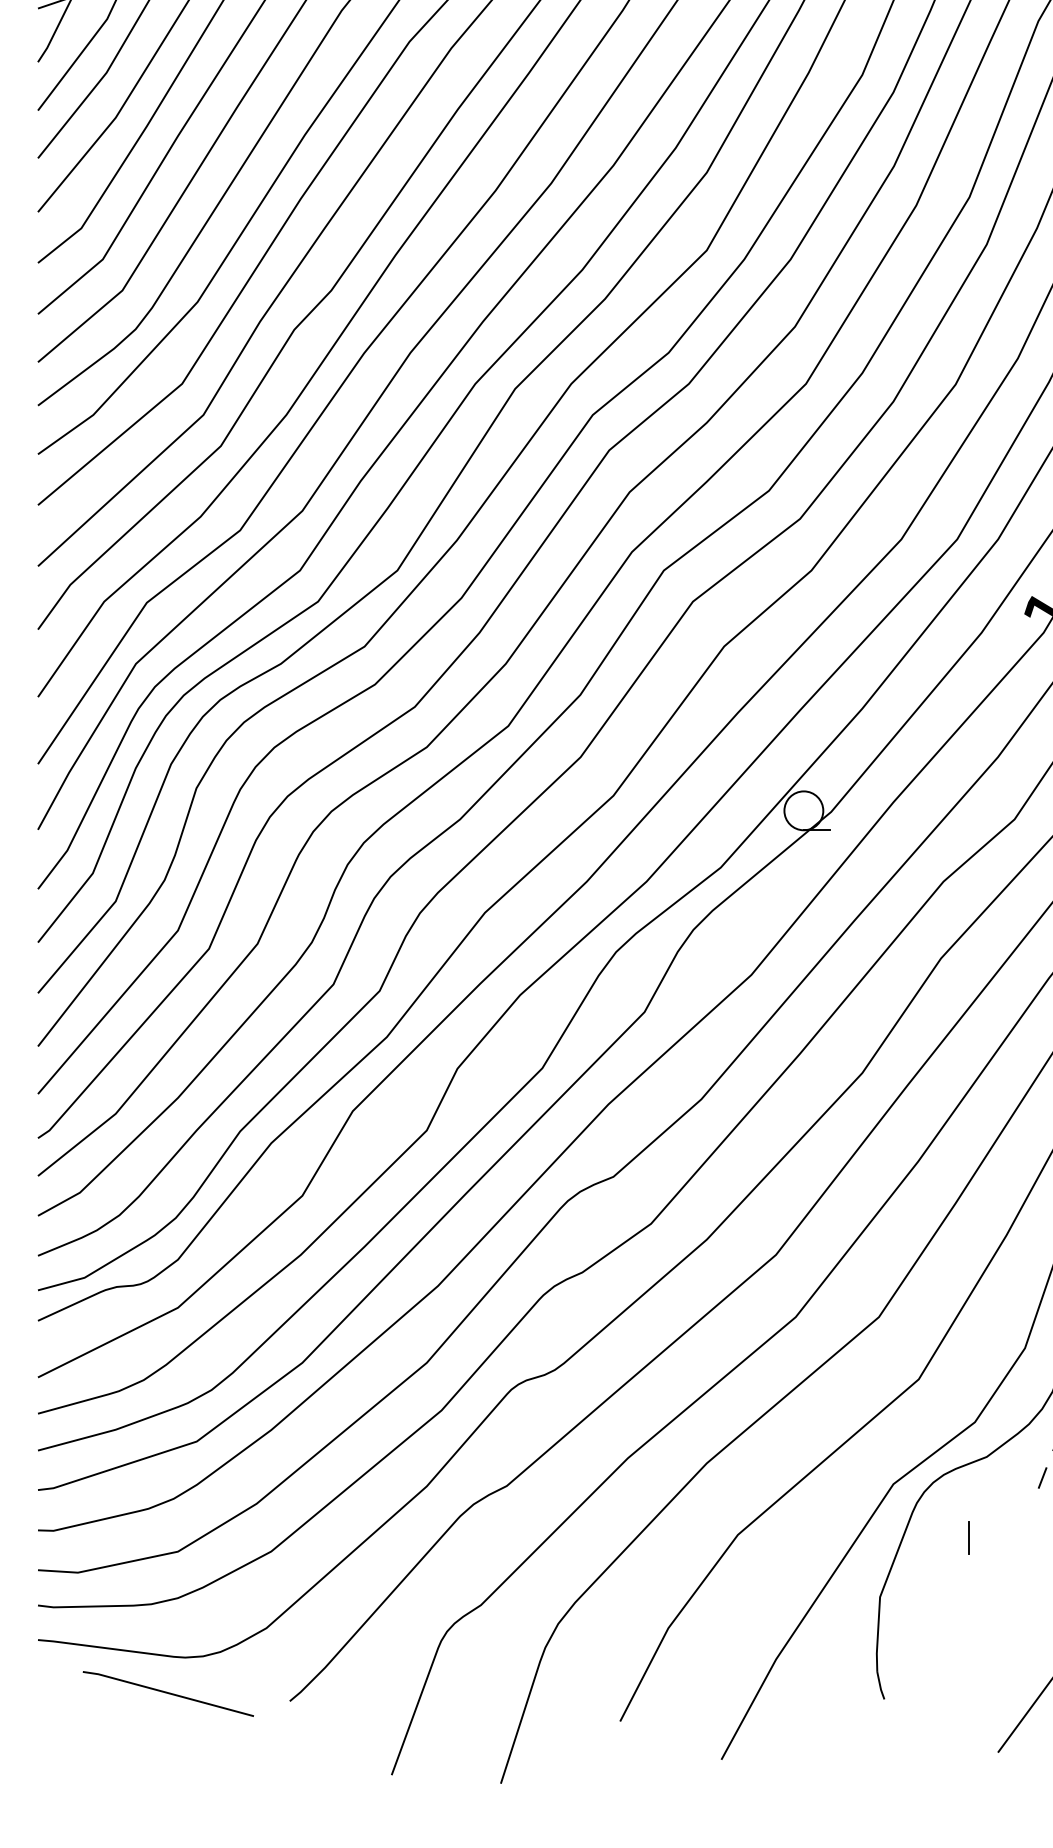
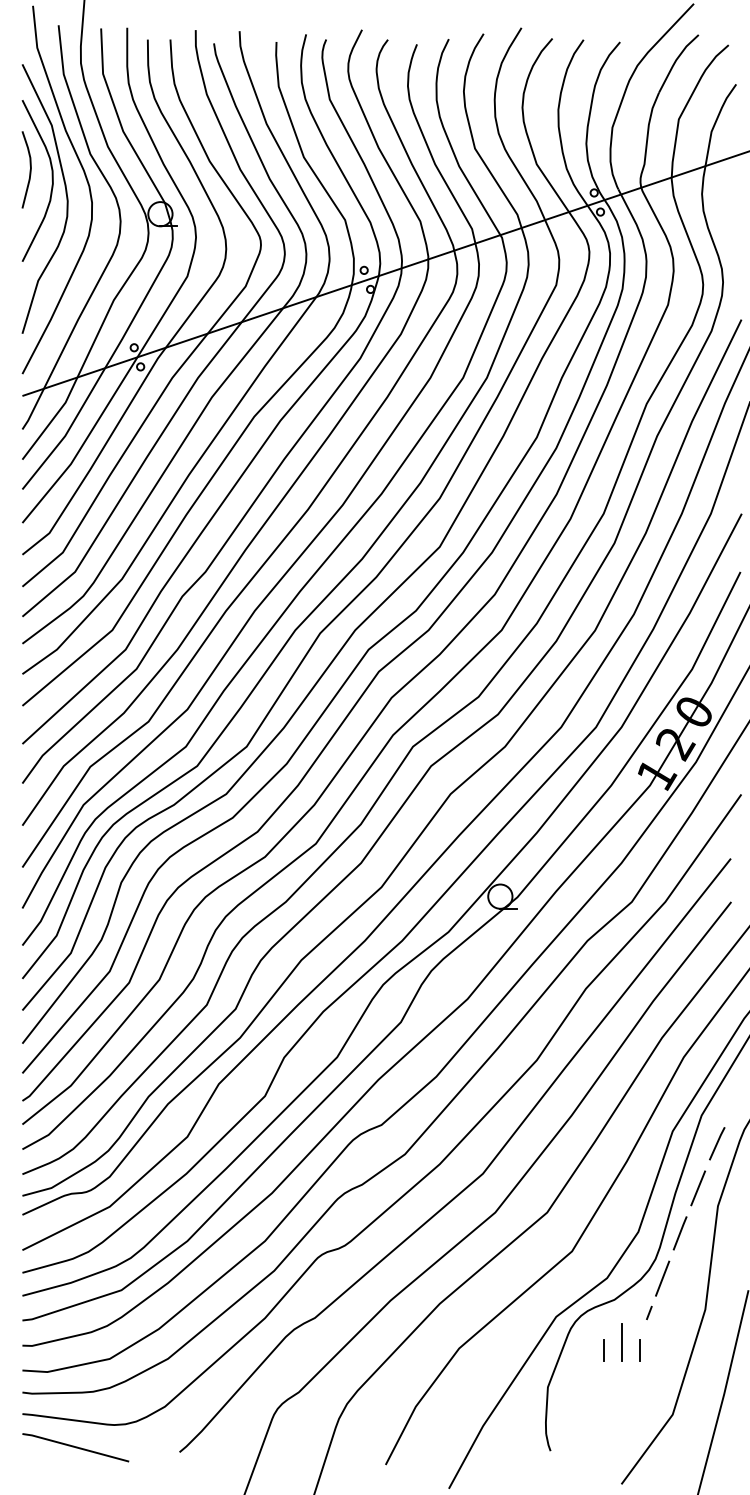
line: (998, 1525) -> (621, 1342), added
line: (1026, 1538) -> (639, 1350), added
line: (167, 1693) -> (75, 1447), moved

